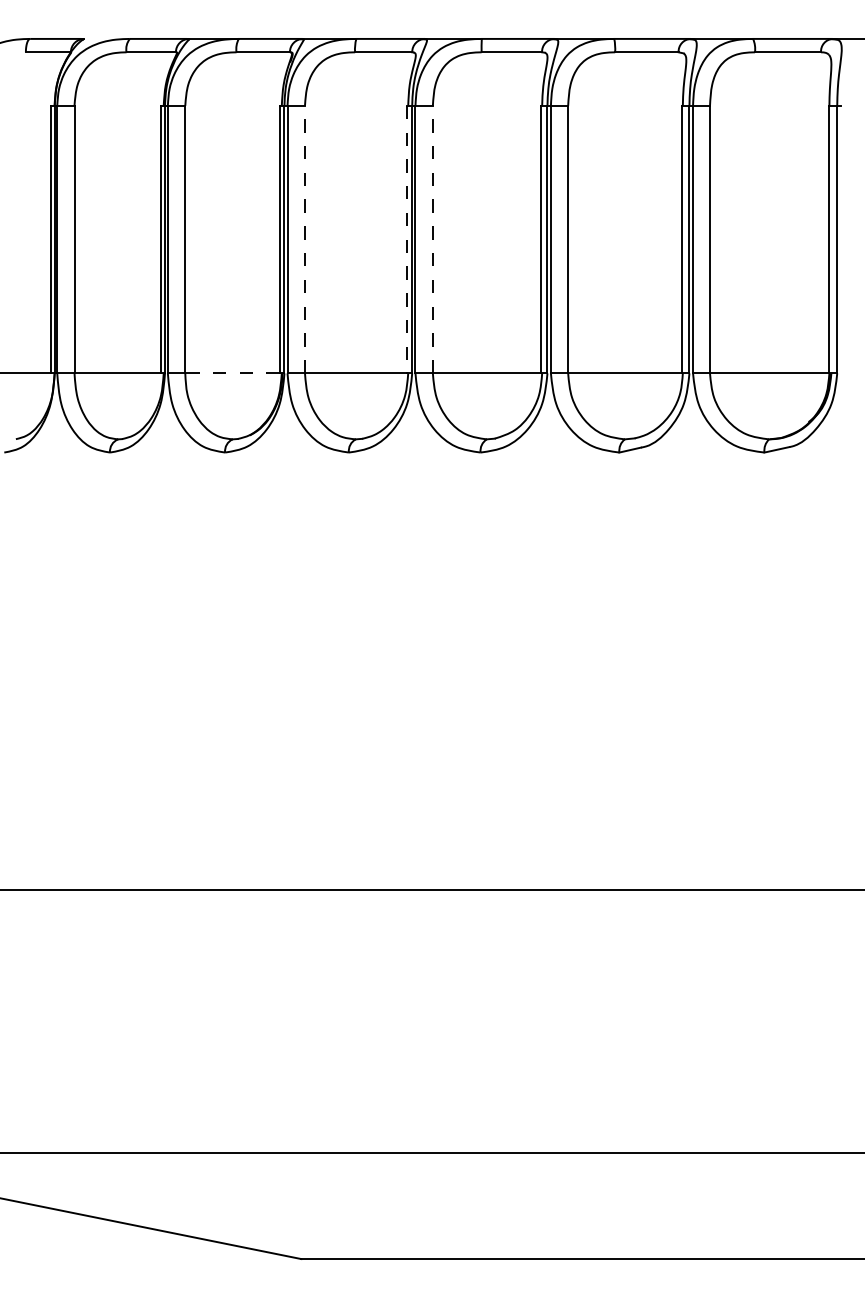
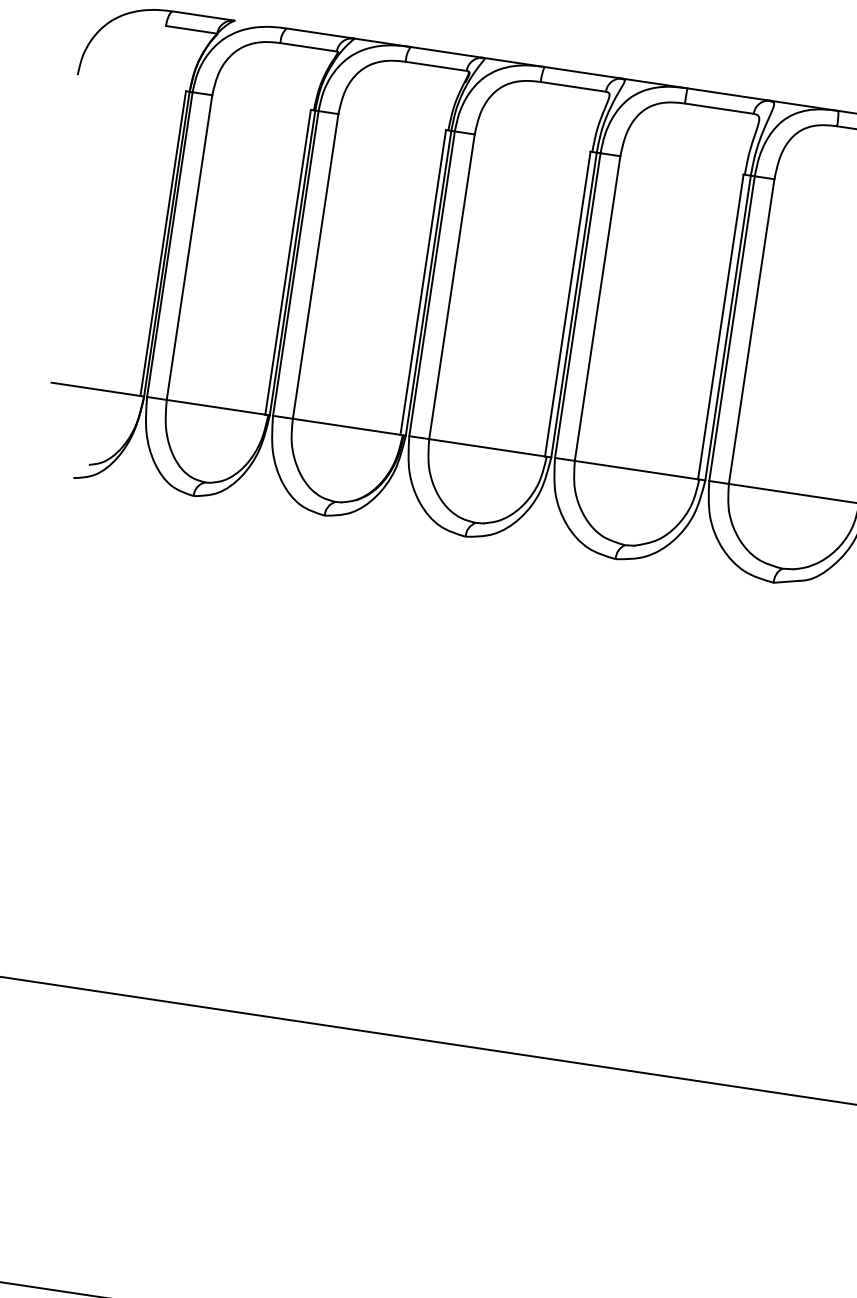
line: (304, 239) -> (451, 286), dashed -> solid
line: (406, 239) -> (567, 303), dashed -> solid
line: (432, 239) -> (597, 308), dashed -> solid
line: (232, 373) -> (346, 426), dashed -> solid

